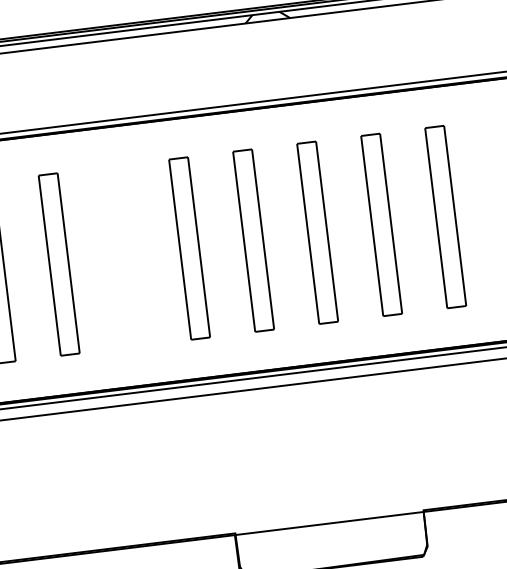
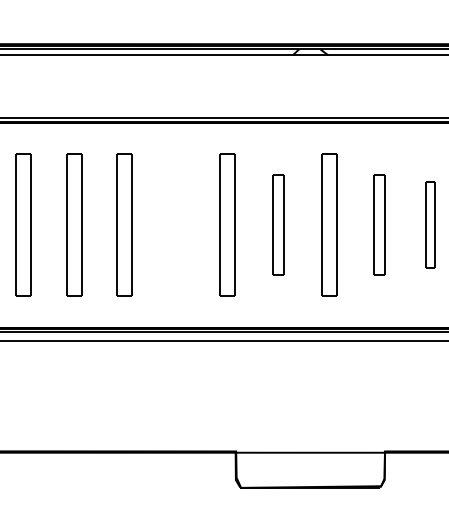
part: (445, 216) -> (430, 224), size x0.6
part: (381, 224) -> (379, 224), size x0.7
part: (253, 239) -> (278, 224), size x0.7

